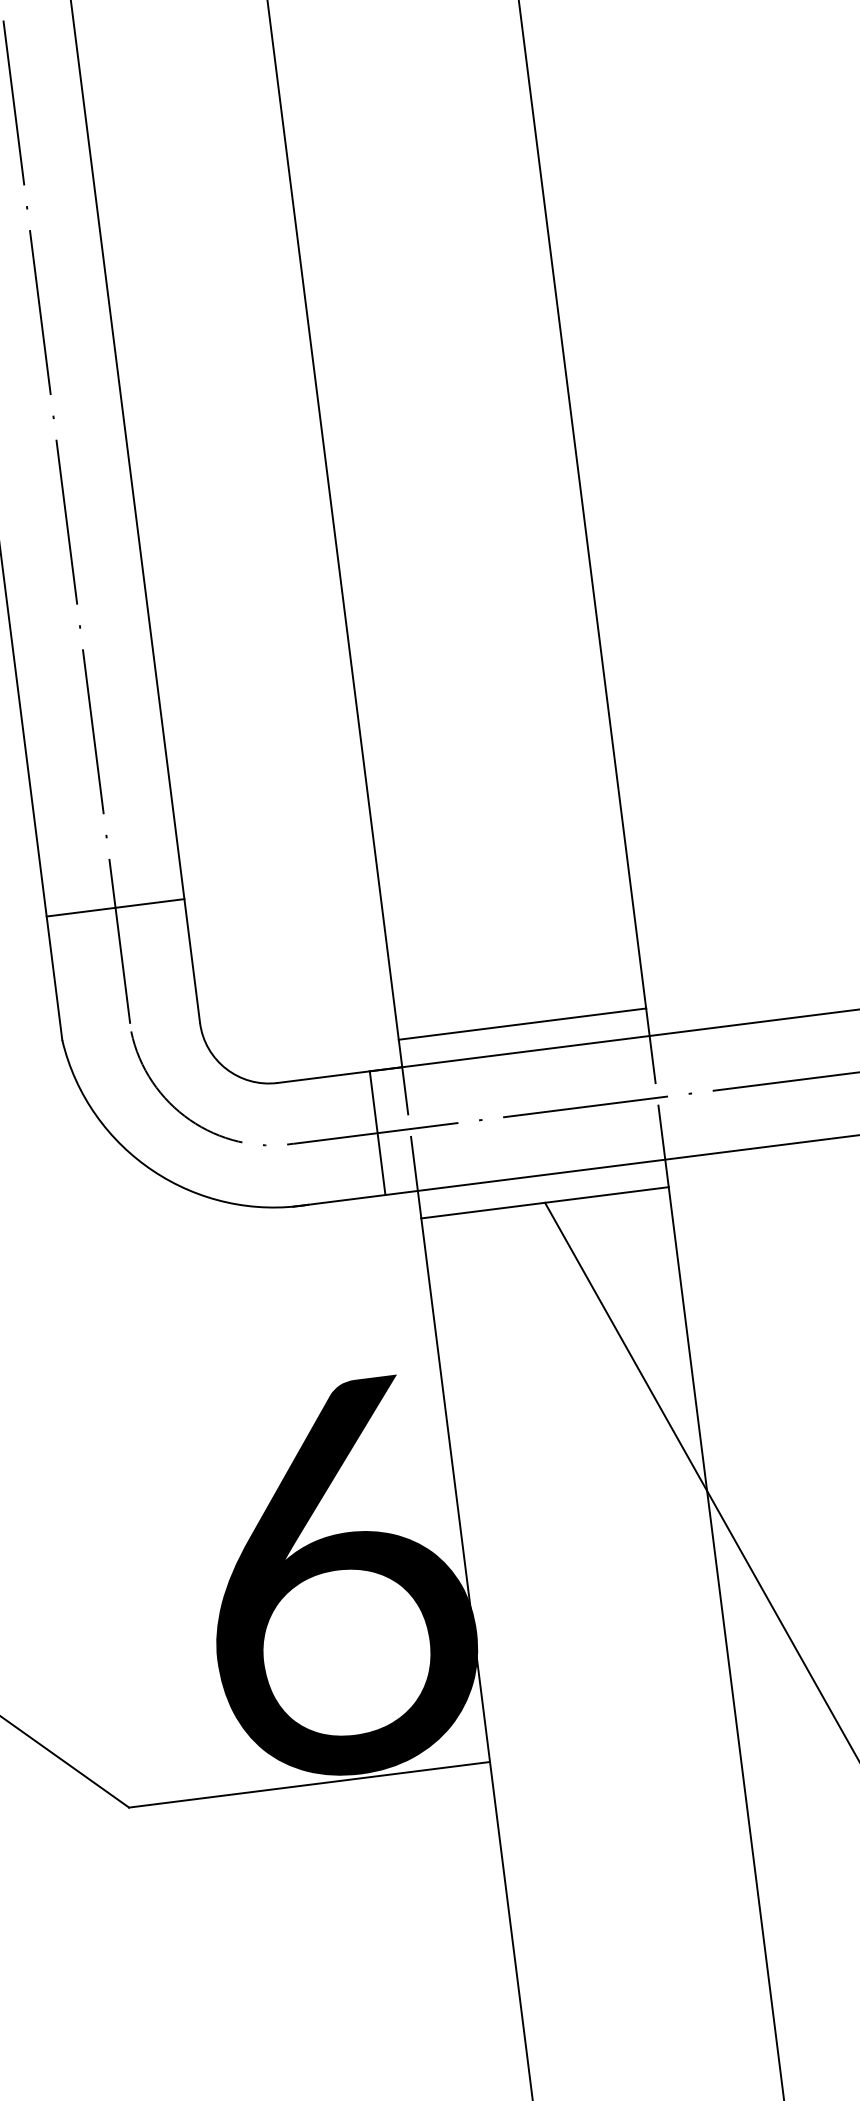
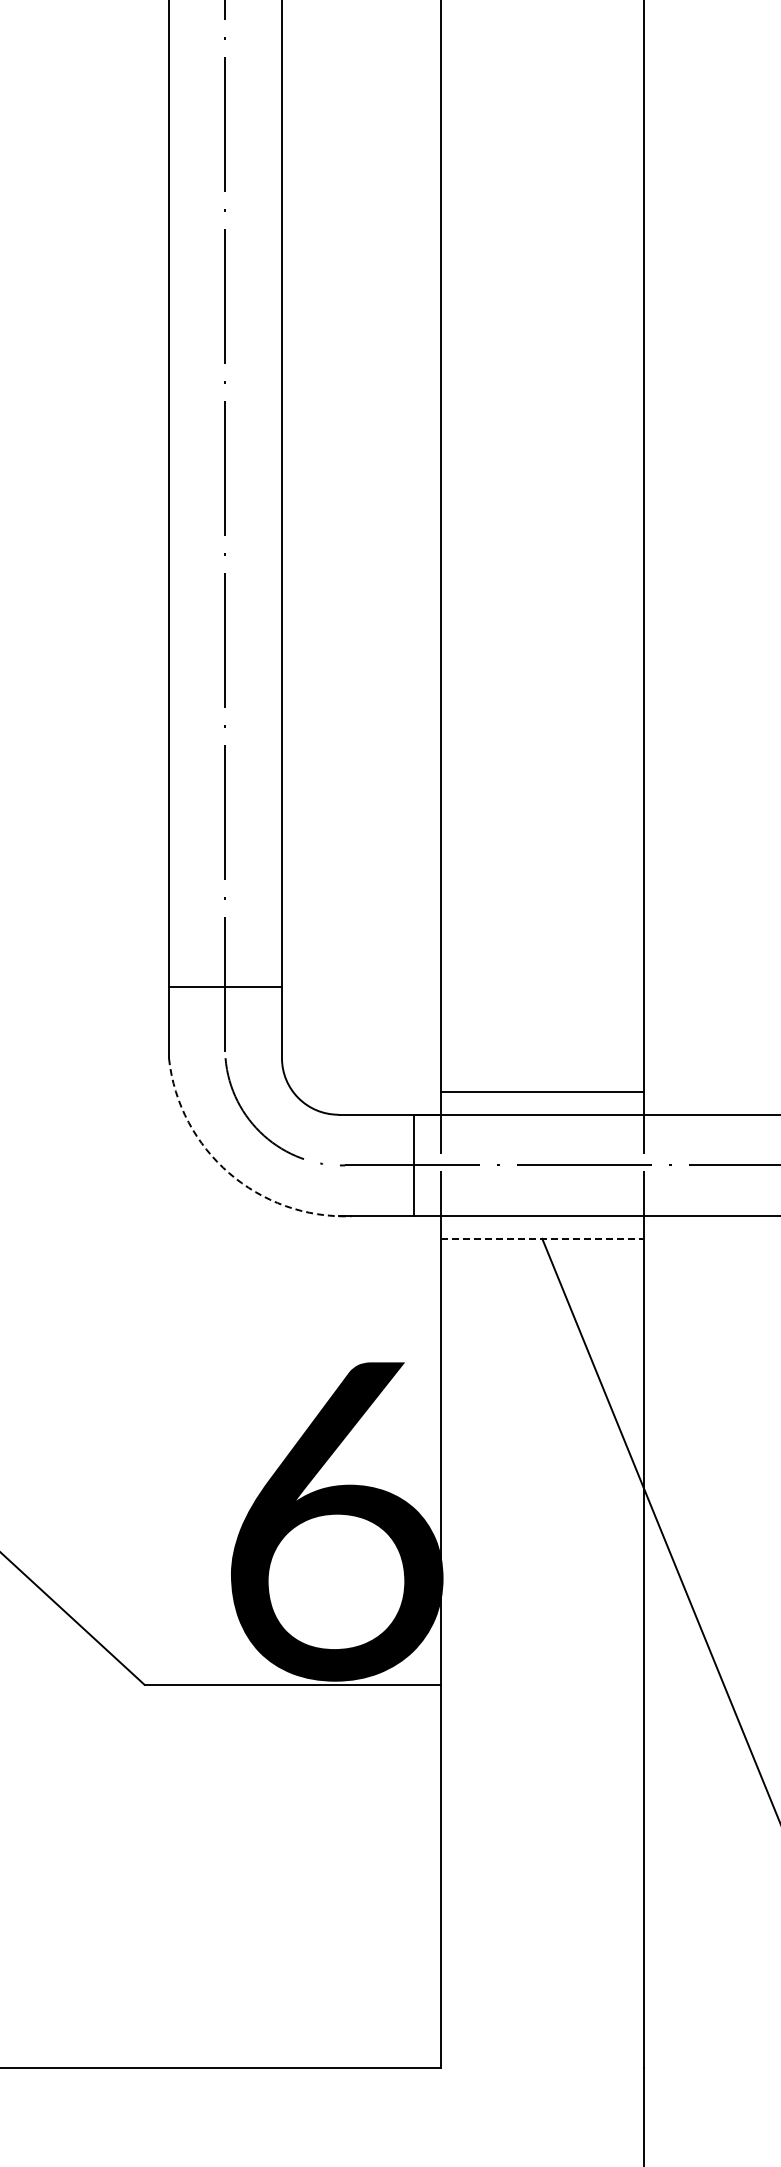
line: (114, 907) -> (224, 986), moved
arc: (153, 1171) -> (229, 1173), solid -> dashed
line: (545, 1202) -> (542, 1238), solid -> dashed

